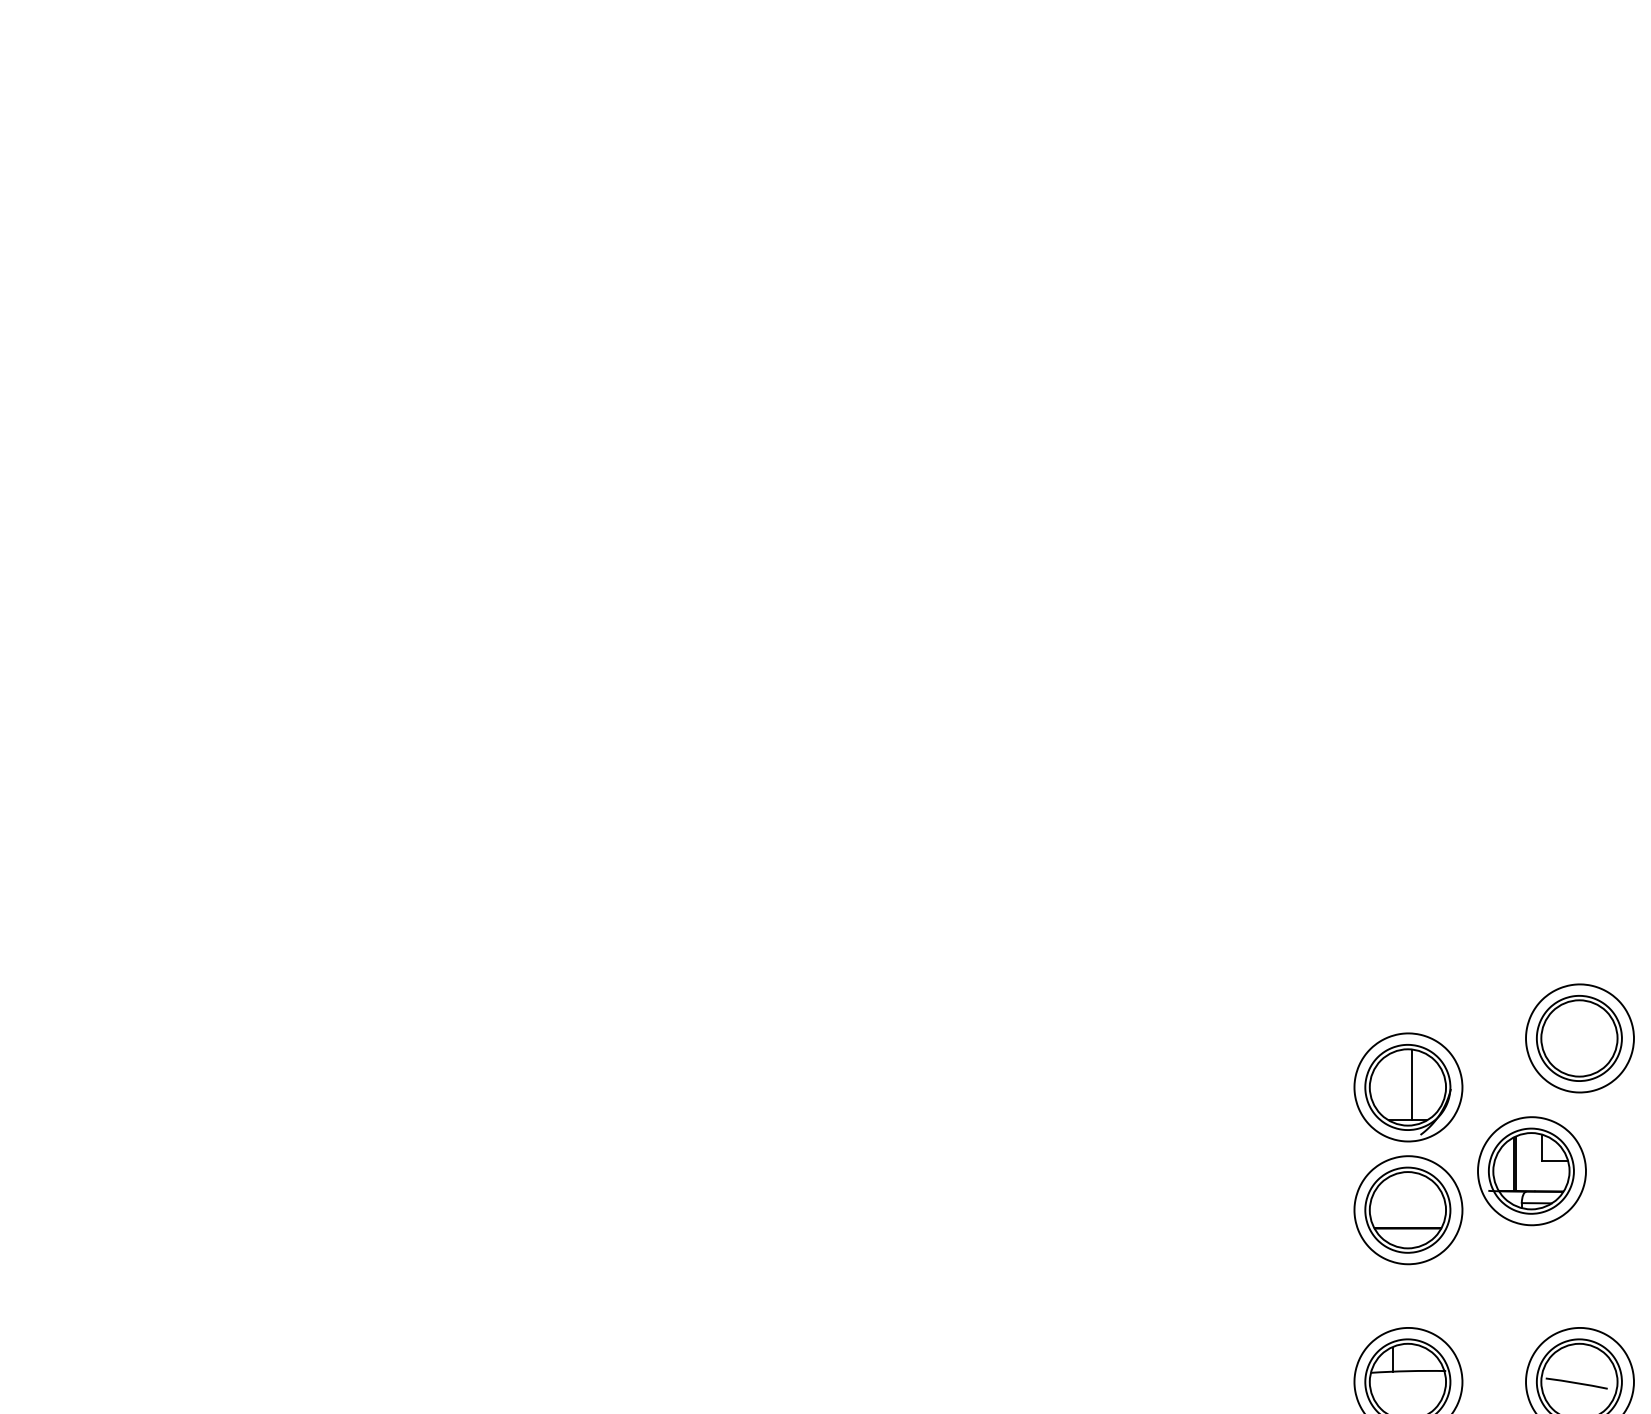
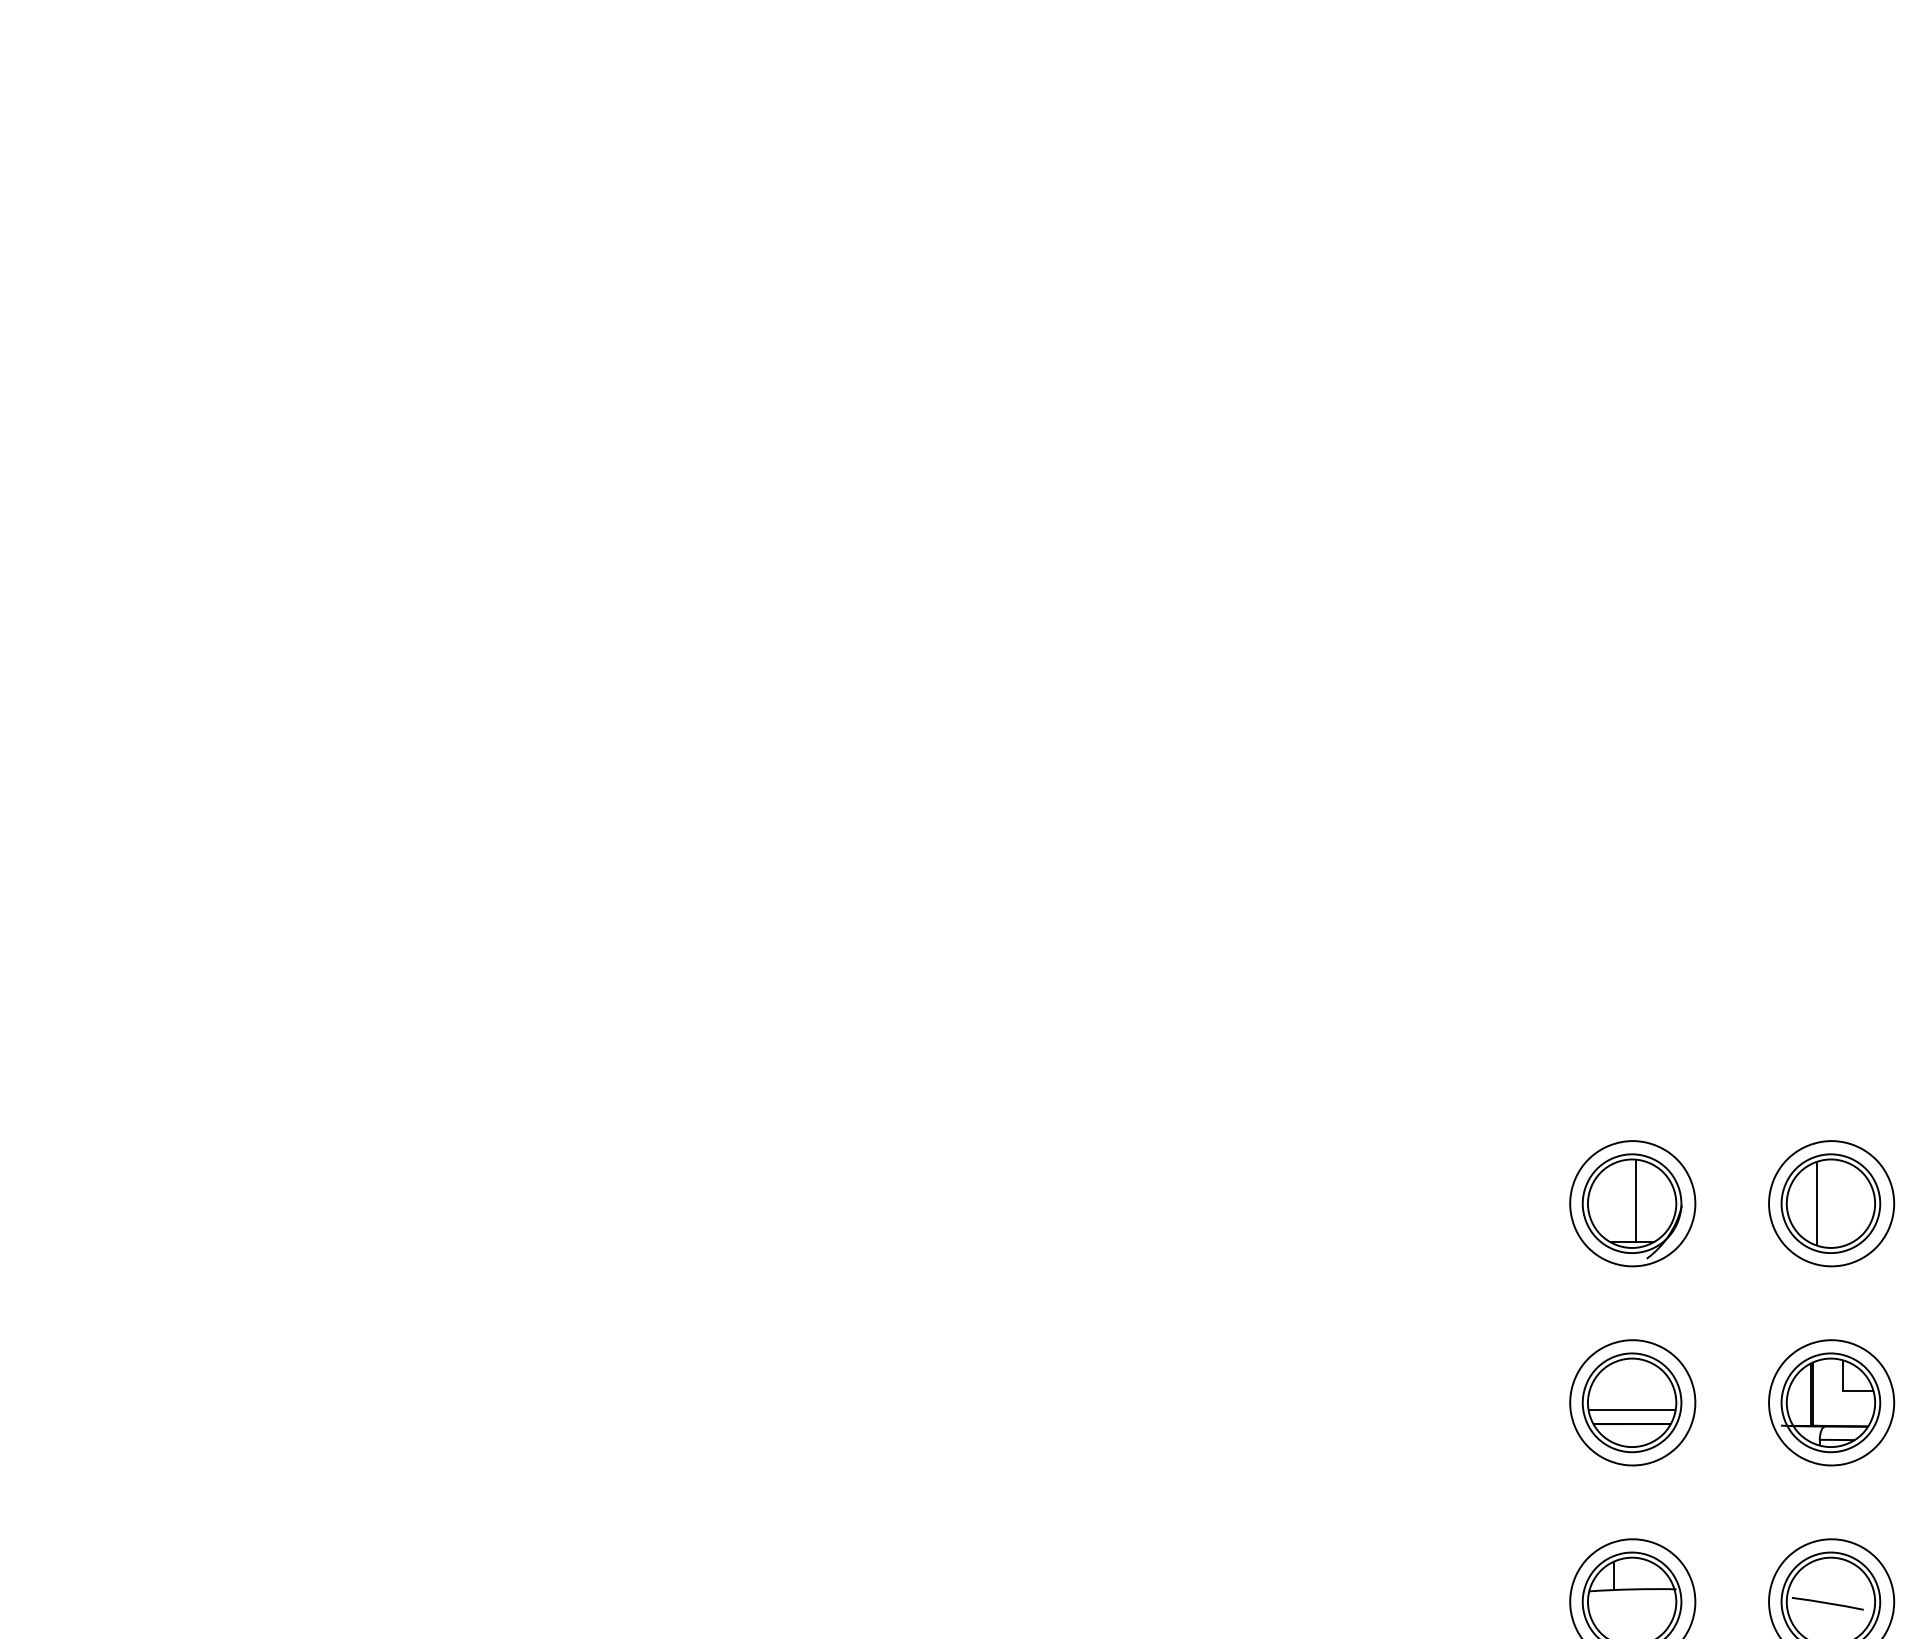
line: (1567, 1038) -> (1817, 1203), added
part: (1408, 1087) -> (1632, 1203), moved
part: (1531, 1171) -> (1831, 1403), moved
line: (1407, 1216) -> (1631, 1410), added

